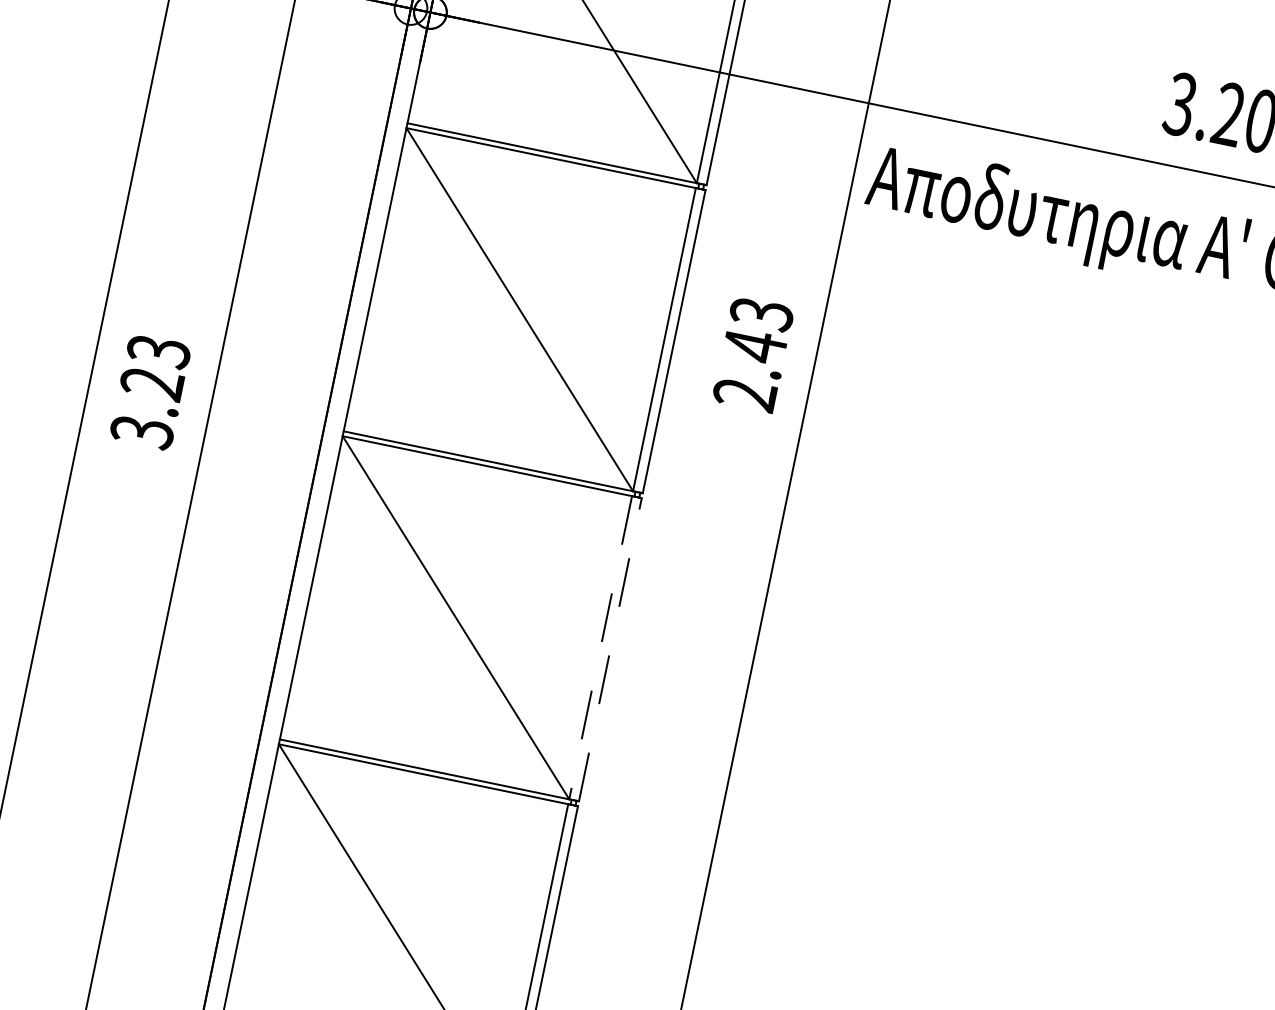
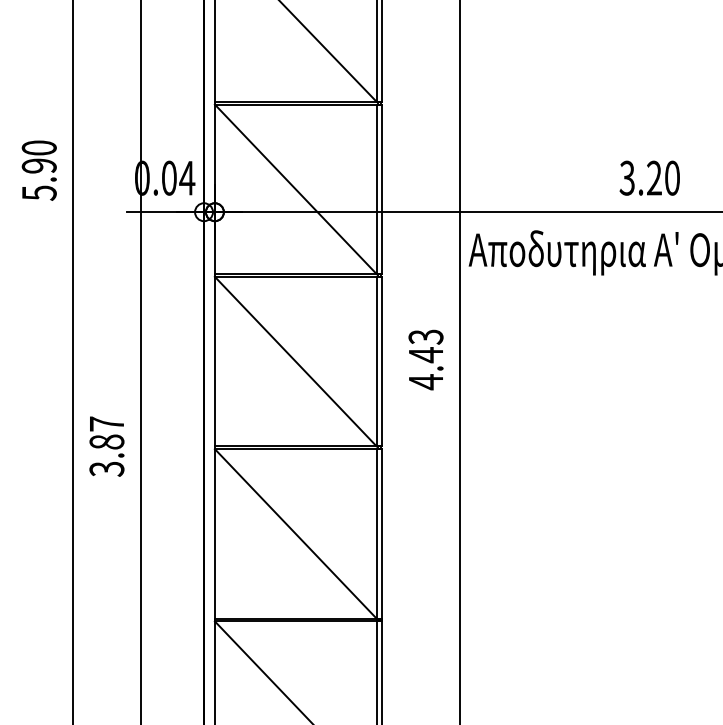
text: (154, 366) -> (106, 432), 3.23 -> 3.87
text: (743, 395) -> (425, 382), 2.43 -> 4.43
line: (600, 646) -> (376, 533), dashed -> solid
line: (611, 649) -> (382, 533), dashed -> solid

